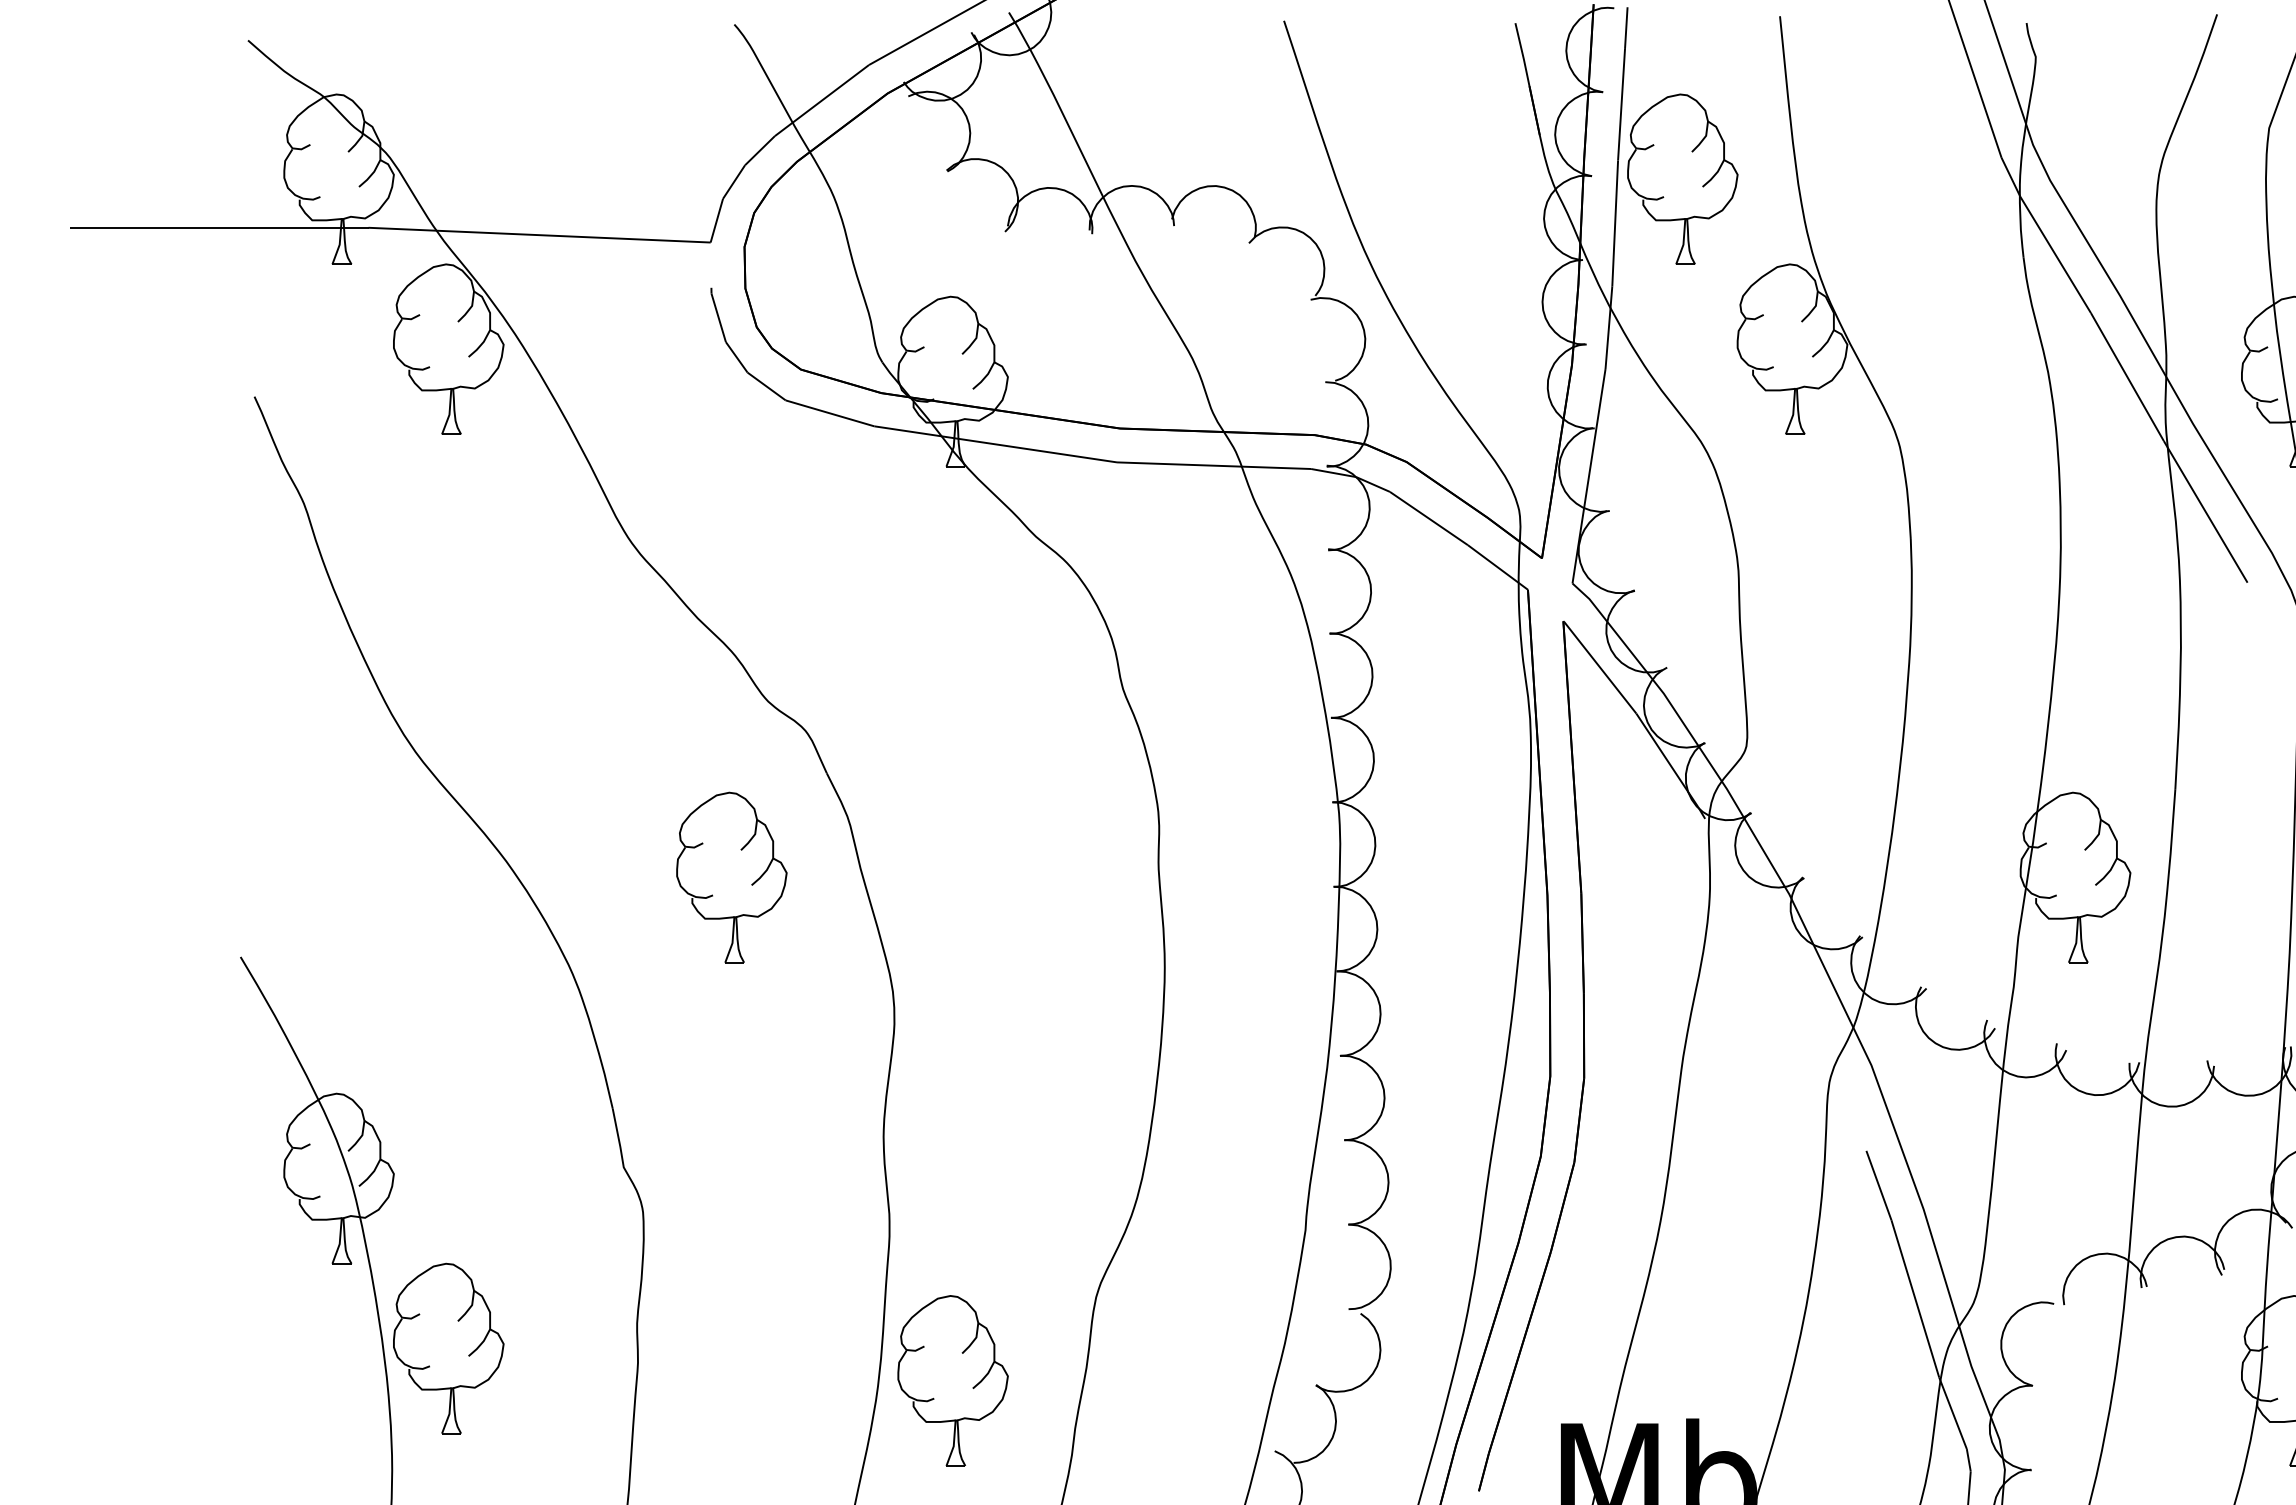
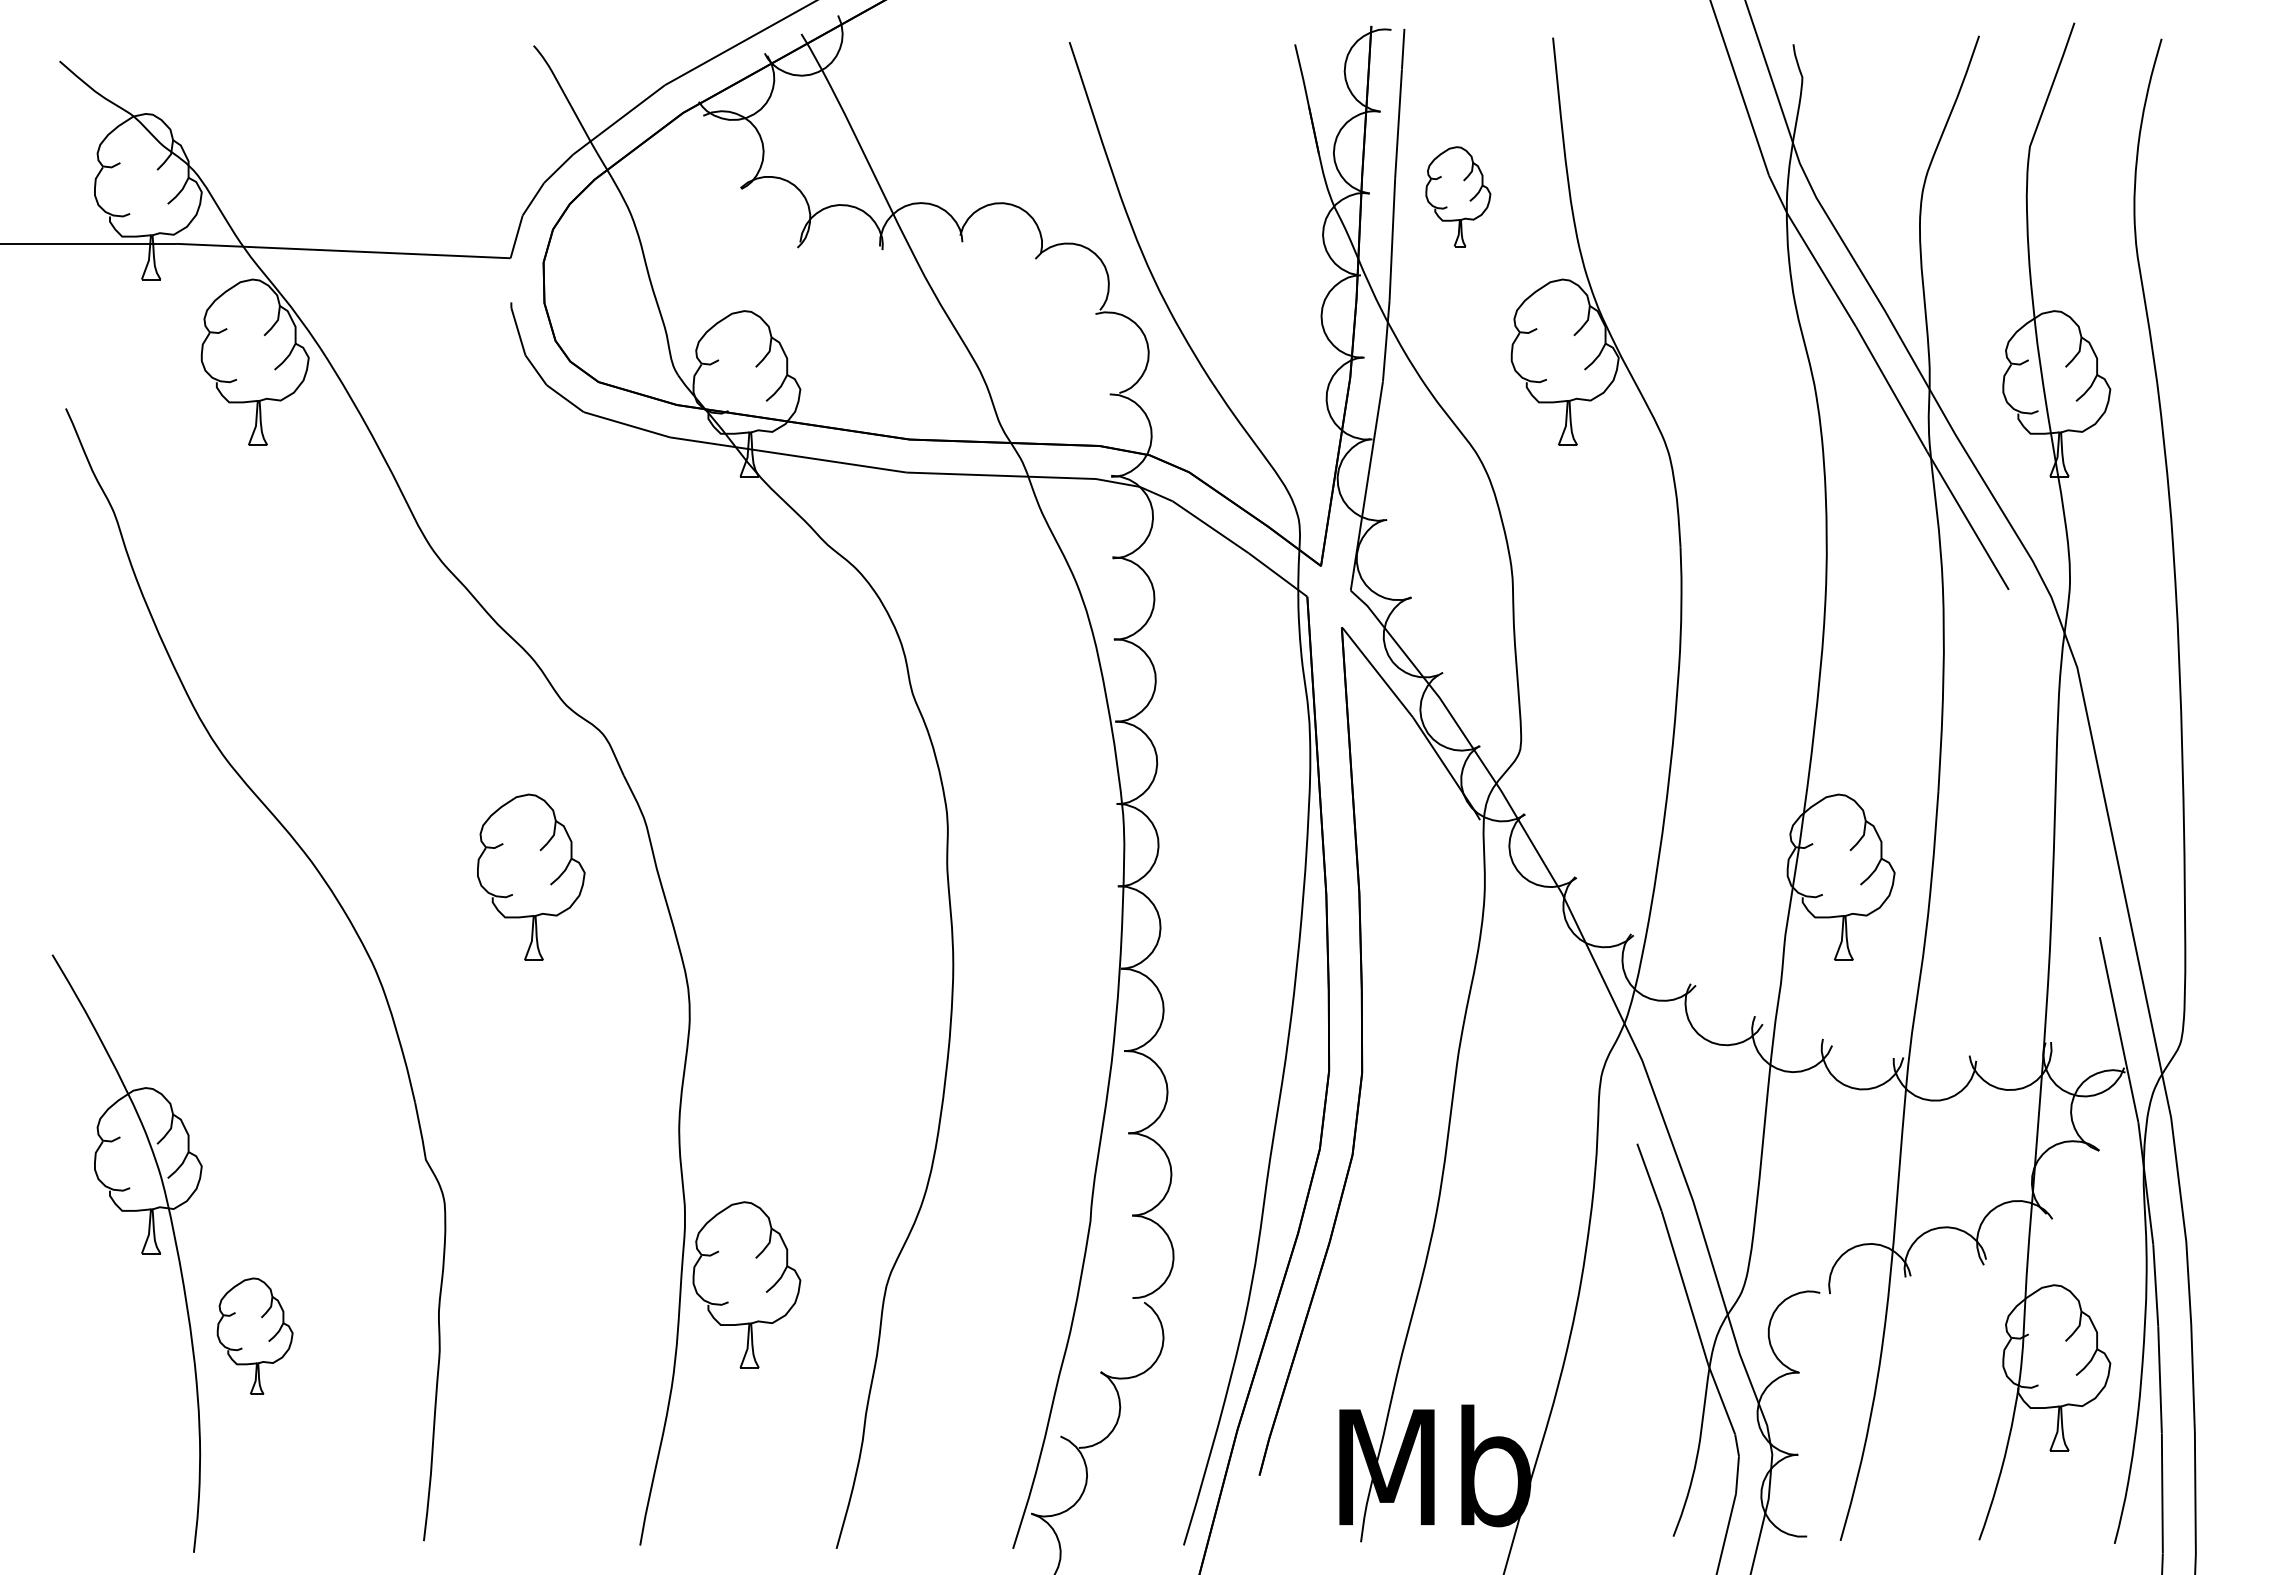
part: (1683, 179) -> (1458, 196), size x0.6
part: (447, 1347) -> (254, 1335), size x0.7
part: (952, 1380) -> (746, 1284), moved

